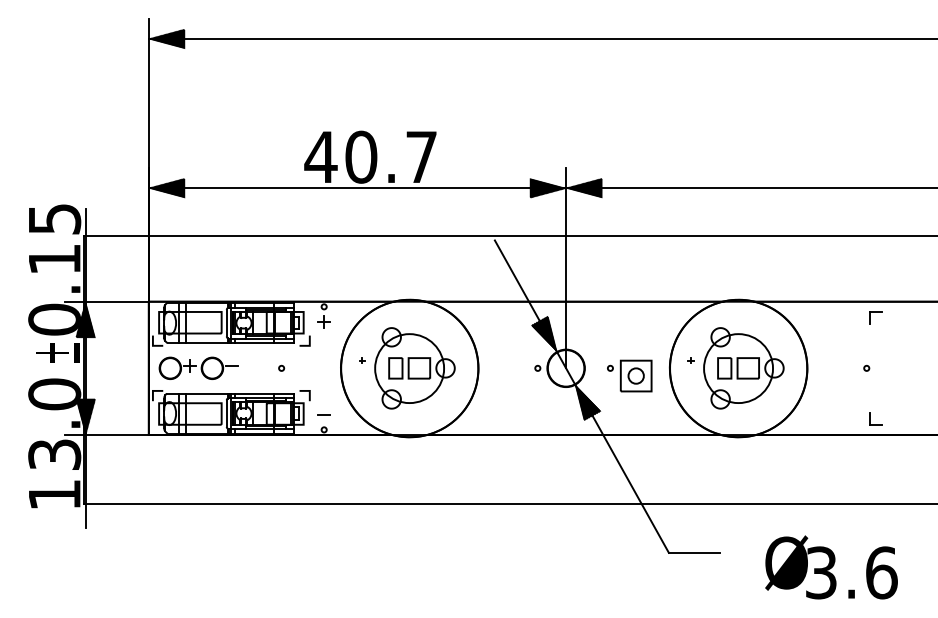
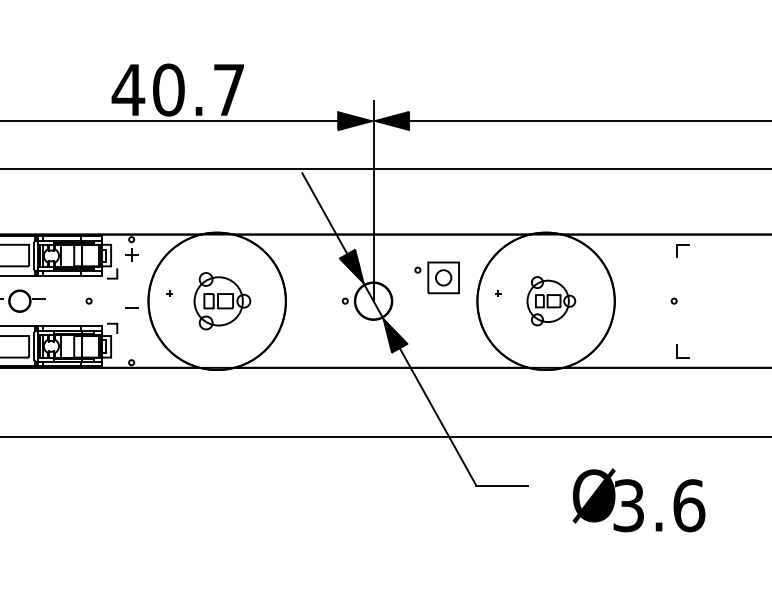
part: (414, 368) -> (221, 301), size x0.7
part: (743, 368) -> (550, 301), size x0.6
part: (629, 375) -> (436, 277), moved
line: (323, 414) -> (130, 308), moved

